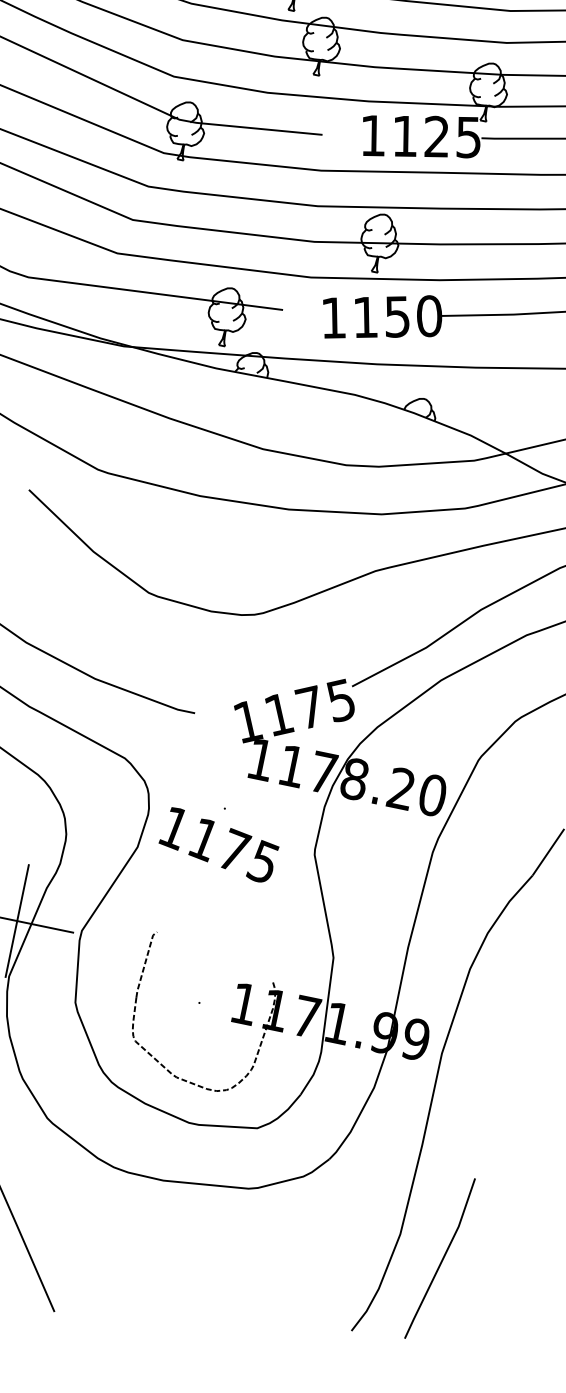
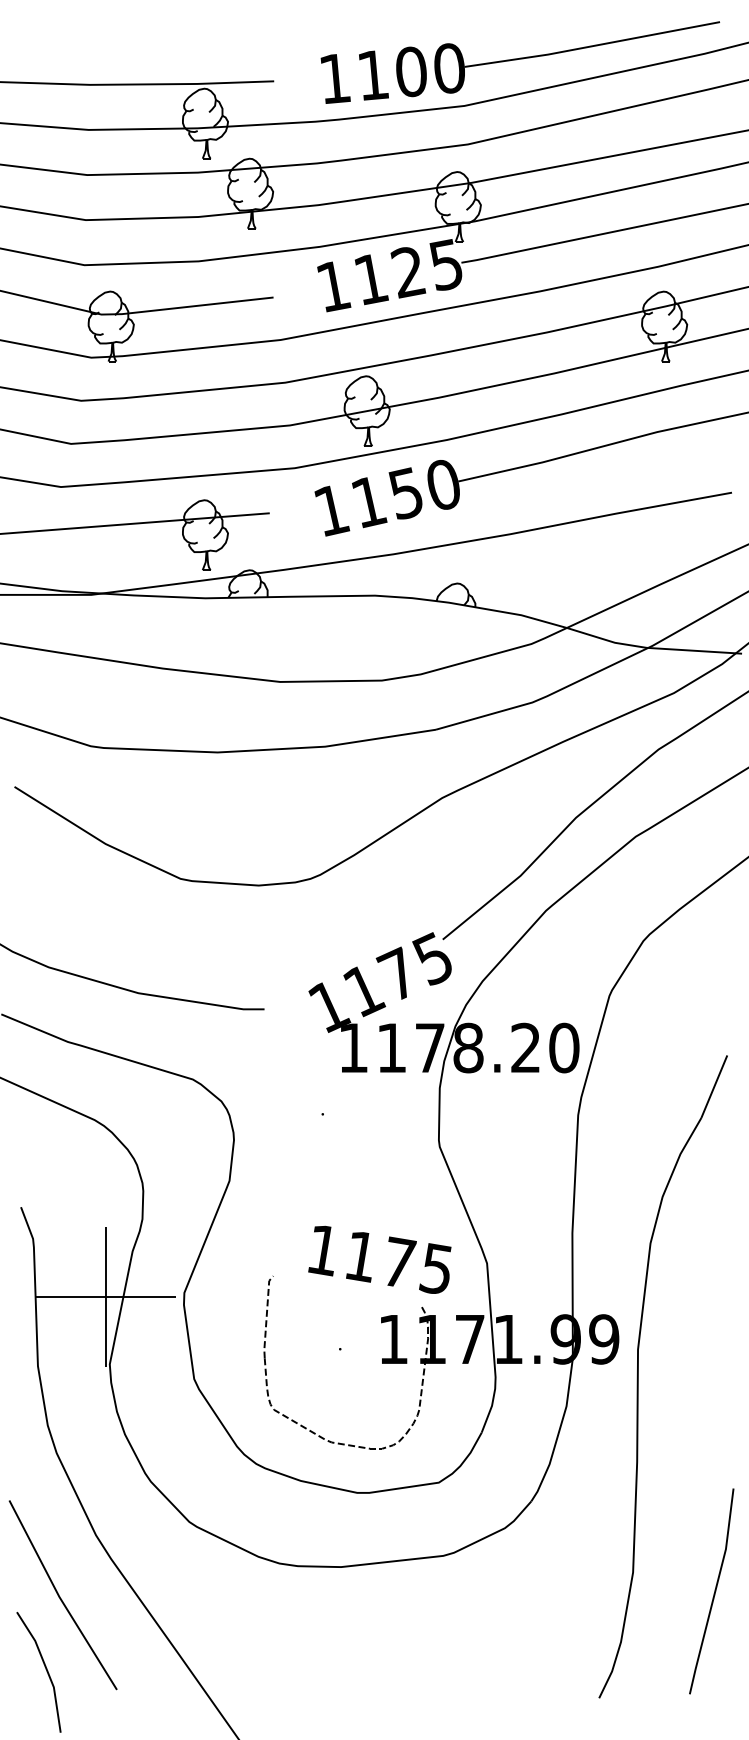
text: (218, 844) -> (379, 1259), moved
line: (441, 1260) -> (713, 1593), moved

